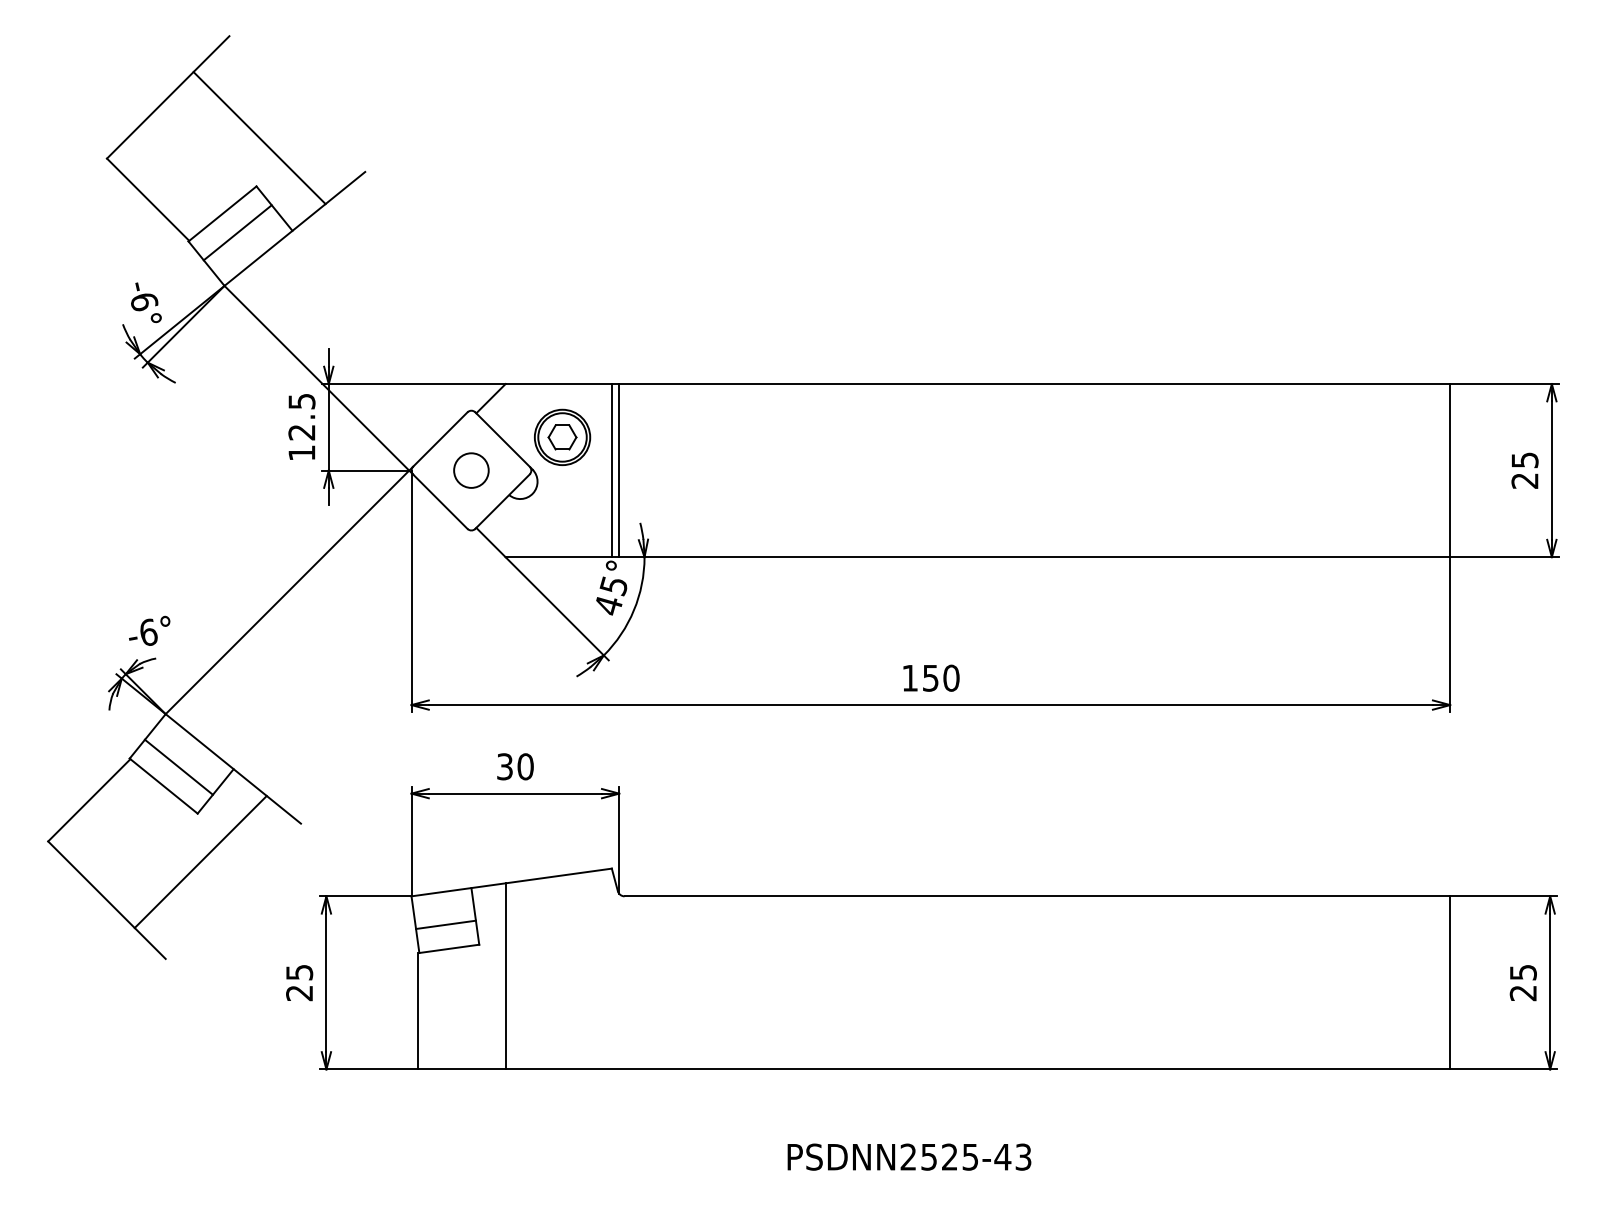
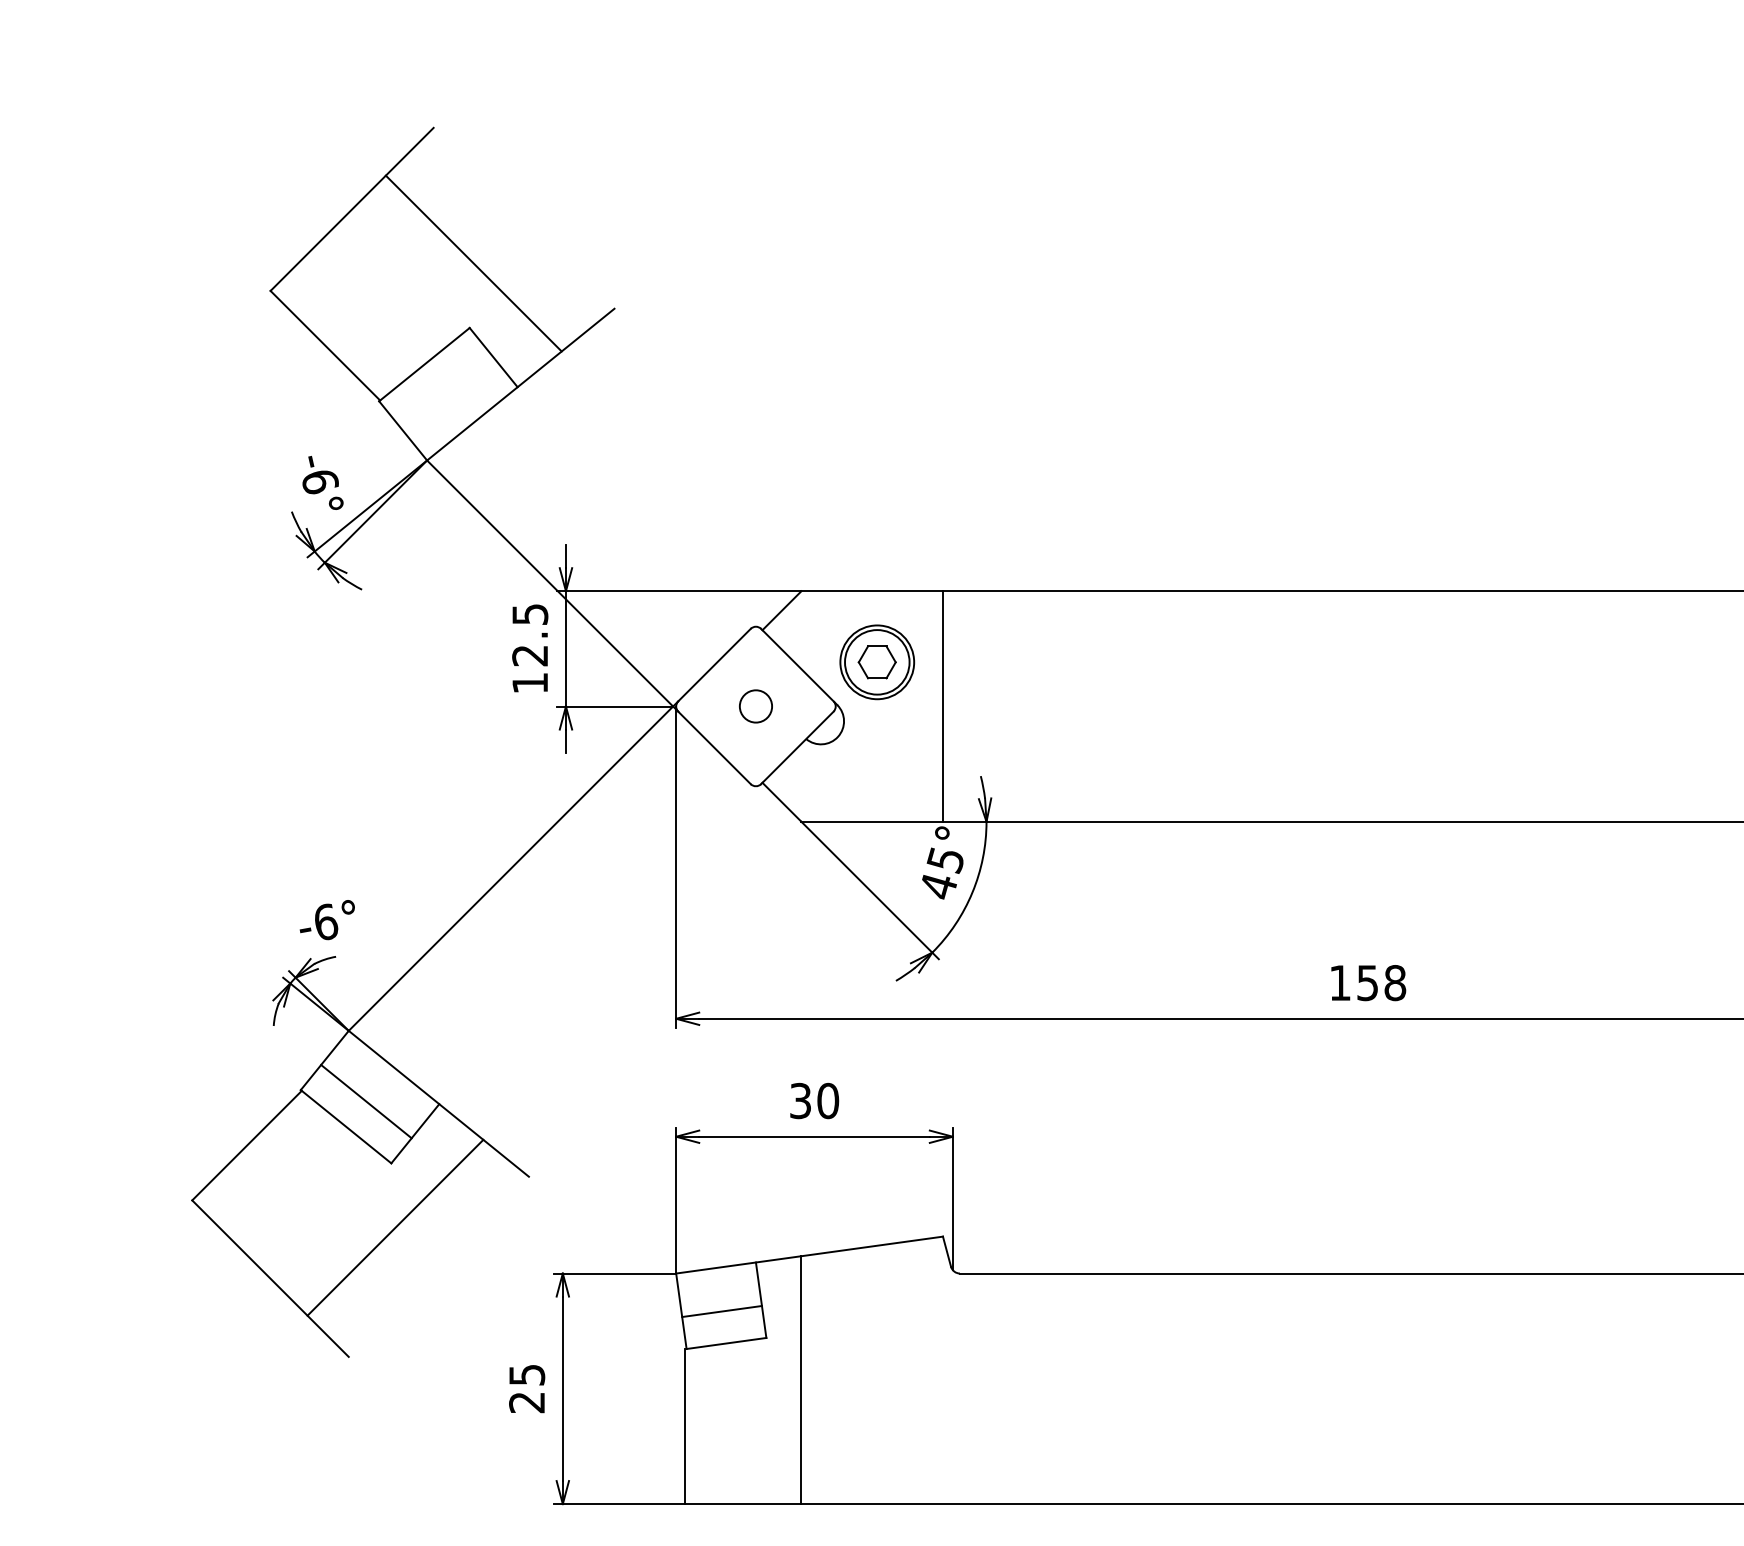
line: (237, 232) -> (444, 389), removed
circle: (471, 470) -> (756, 706), size x0.7
line: (619, 470) -> (953, 706), removed
text: (951, 678) -> (1395, 983), 150 -> 158

